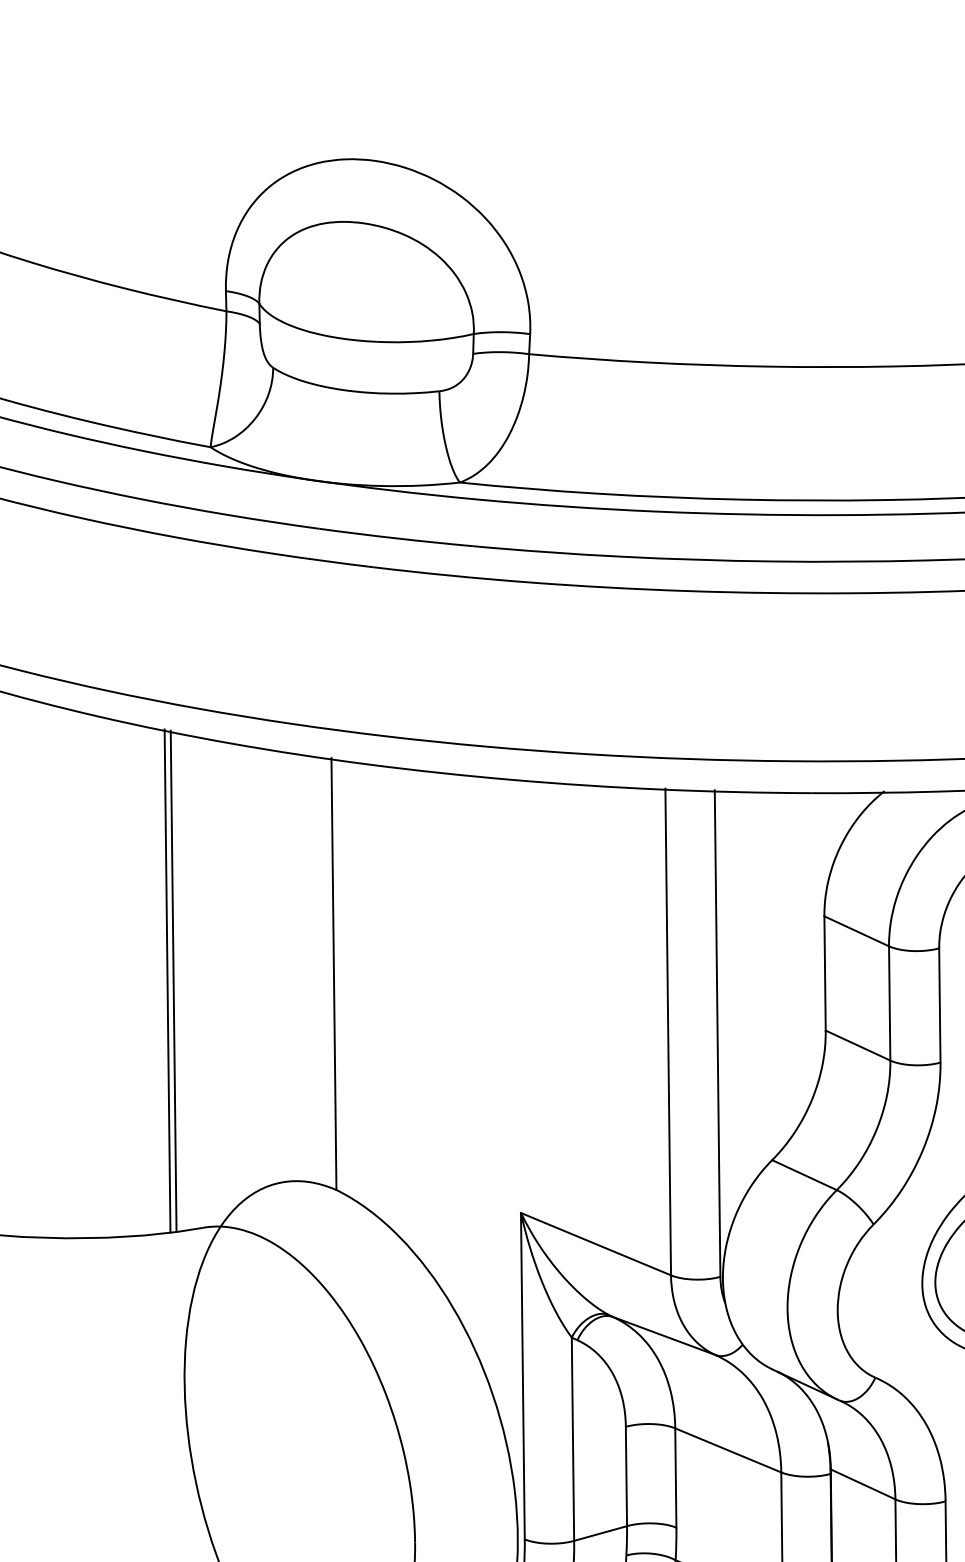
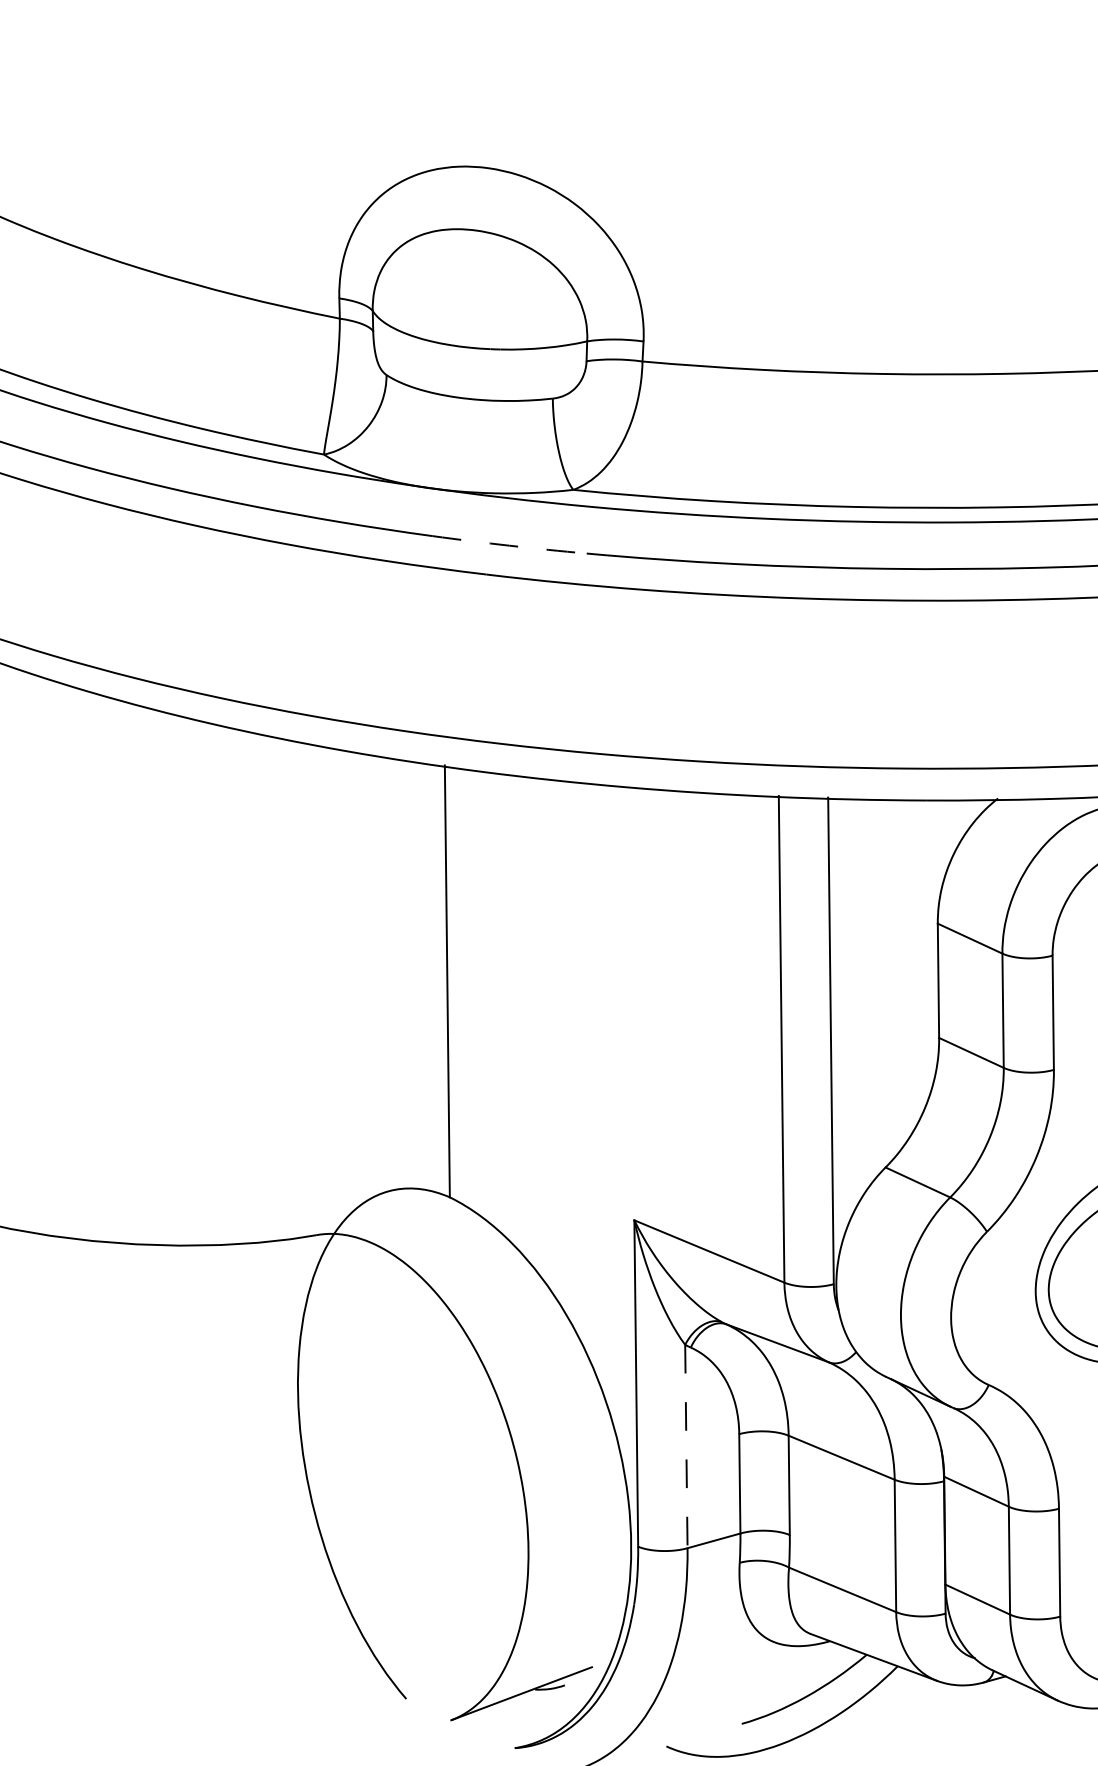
arc: (396, 538) -> (509, 545), solid -> dashed
line: (167, 980) -> (280, 987), removed
line: (173, 981) -> (286, 988), removed
line: (573, 1439) -> (686, 1446), solid -> dashed

